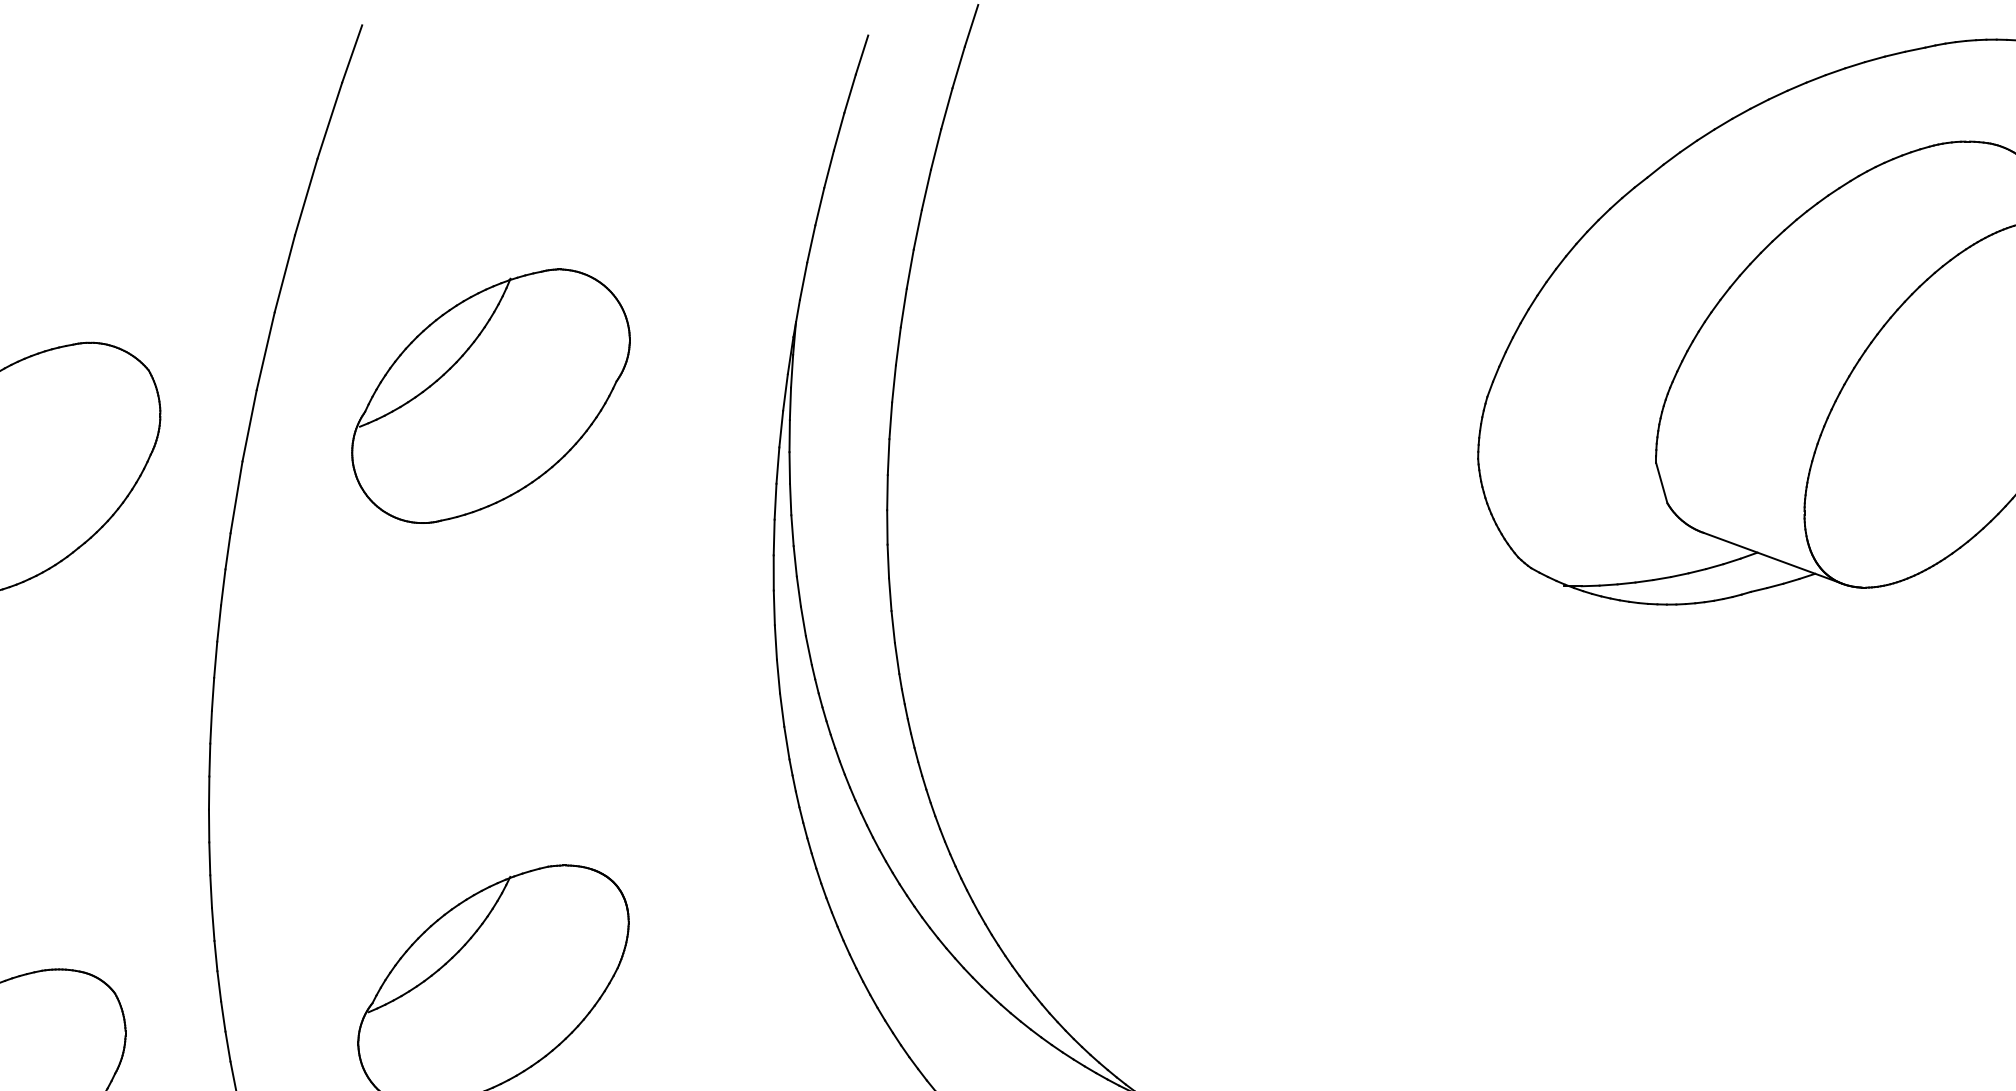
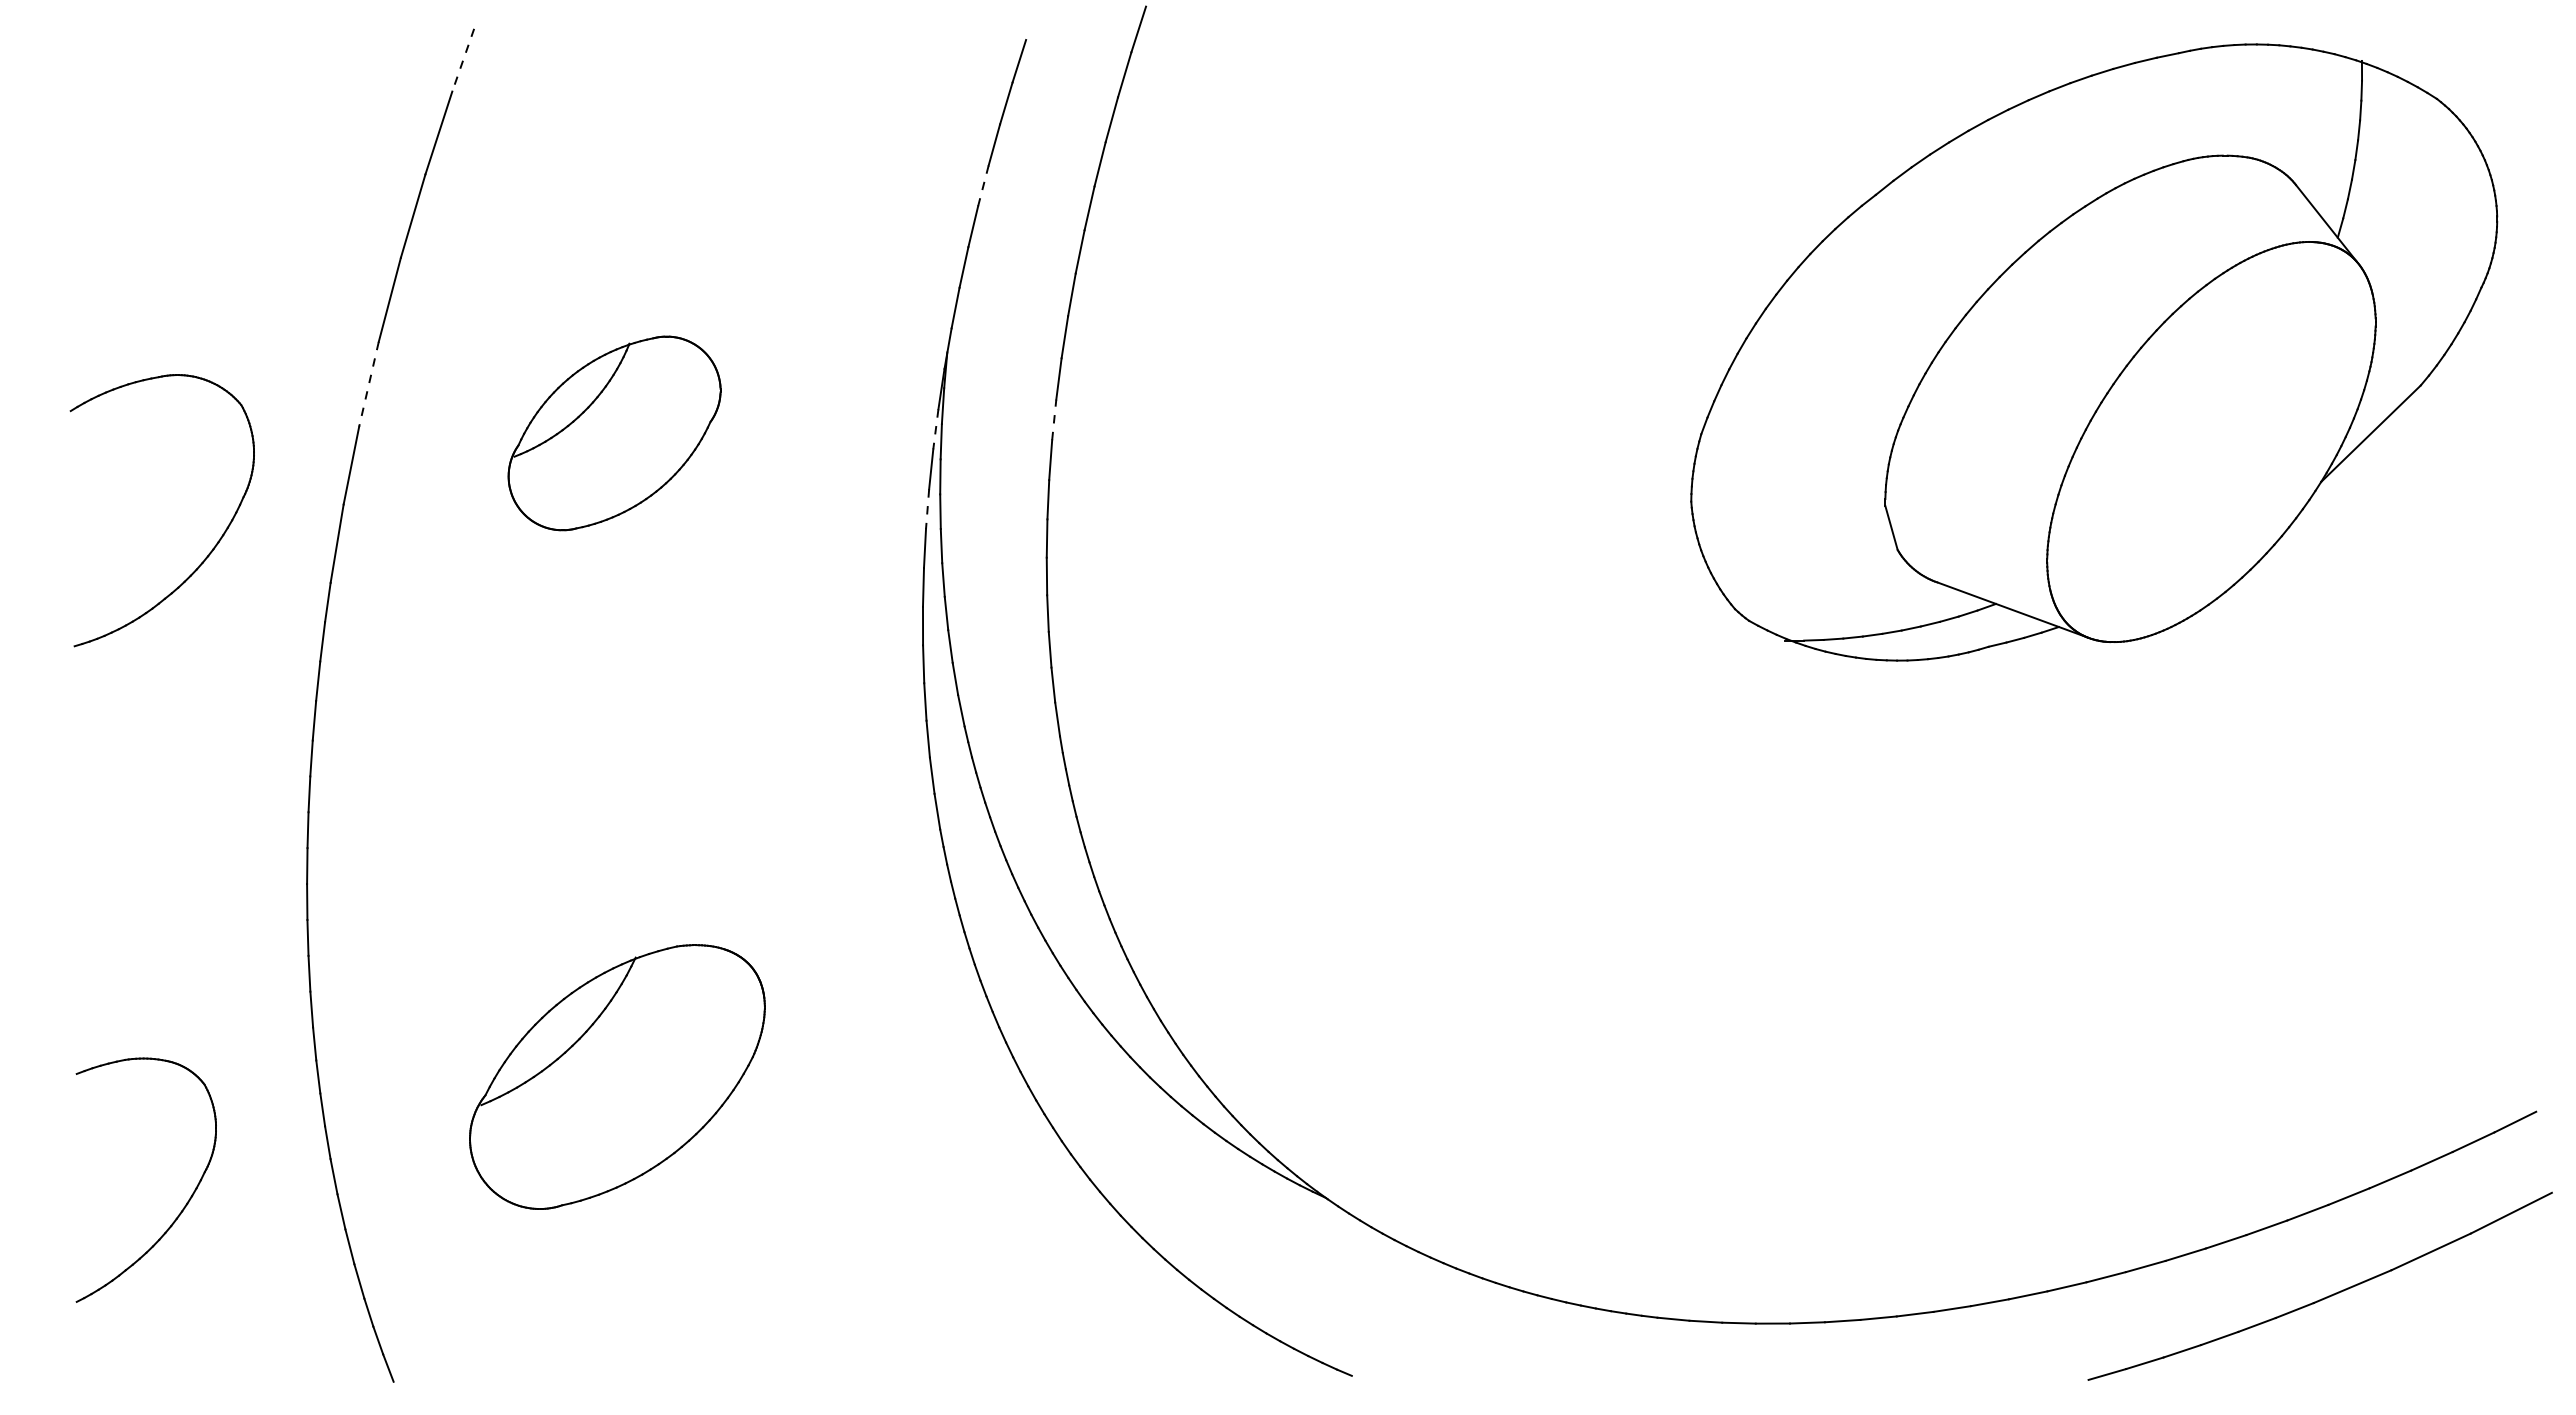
line: (352, 54) -> (463, 60), solid -> dashed
line: (829, 169) -> (983, 186), solid -> dashed
line: (265, 351) -> (368, 384), solid -> dashed
line: (894, 383) -> (1054, 419), solid -> dashed
line: (785, 392) -> (935, 429), solid -> dashed
part: (490, 396) -> (614, 433), size x0.7
line: (777, 466) -> (927, 509), solid -> dashed

